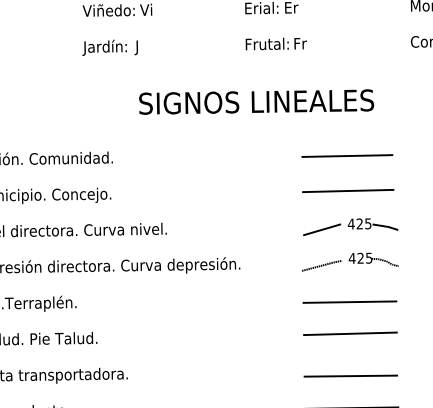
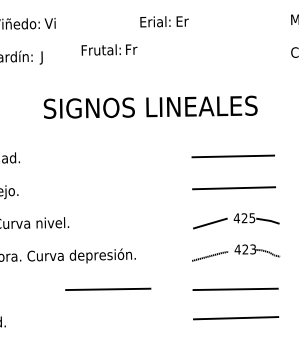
text: (275, 43) -> (108, 49), moved
text: (369, 257) -> (253, 248), 425 -> 423
line: (209, 301) -> (107, 288), added

